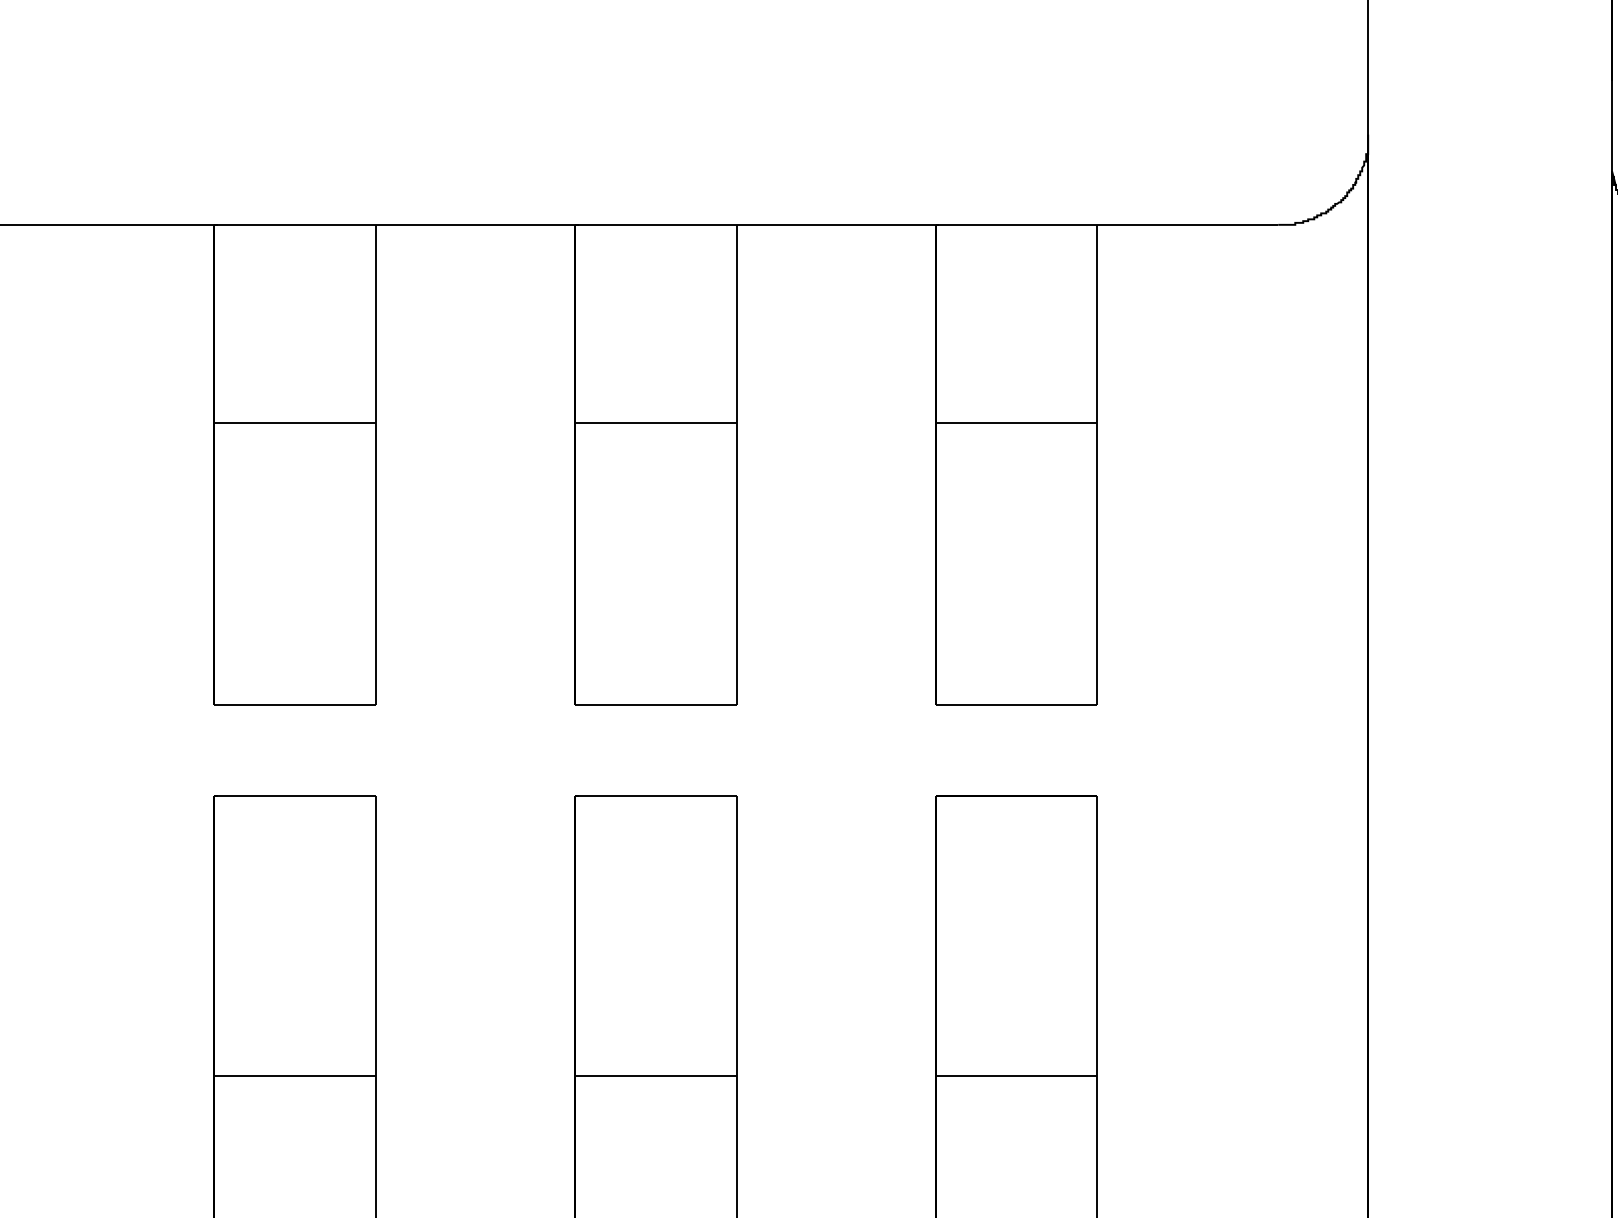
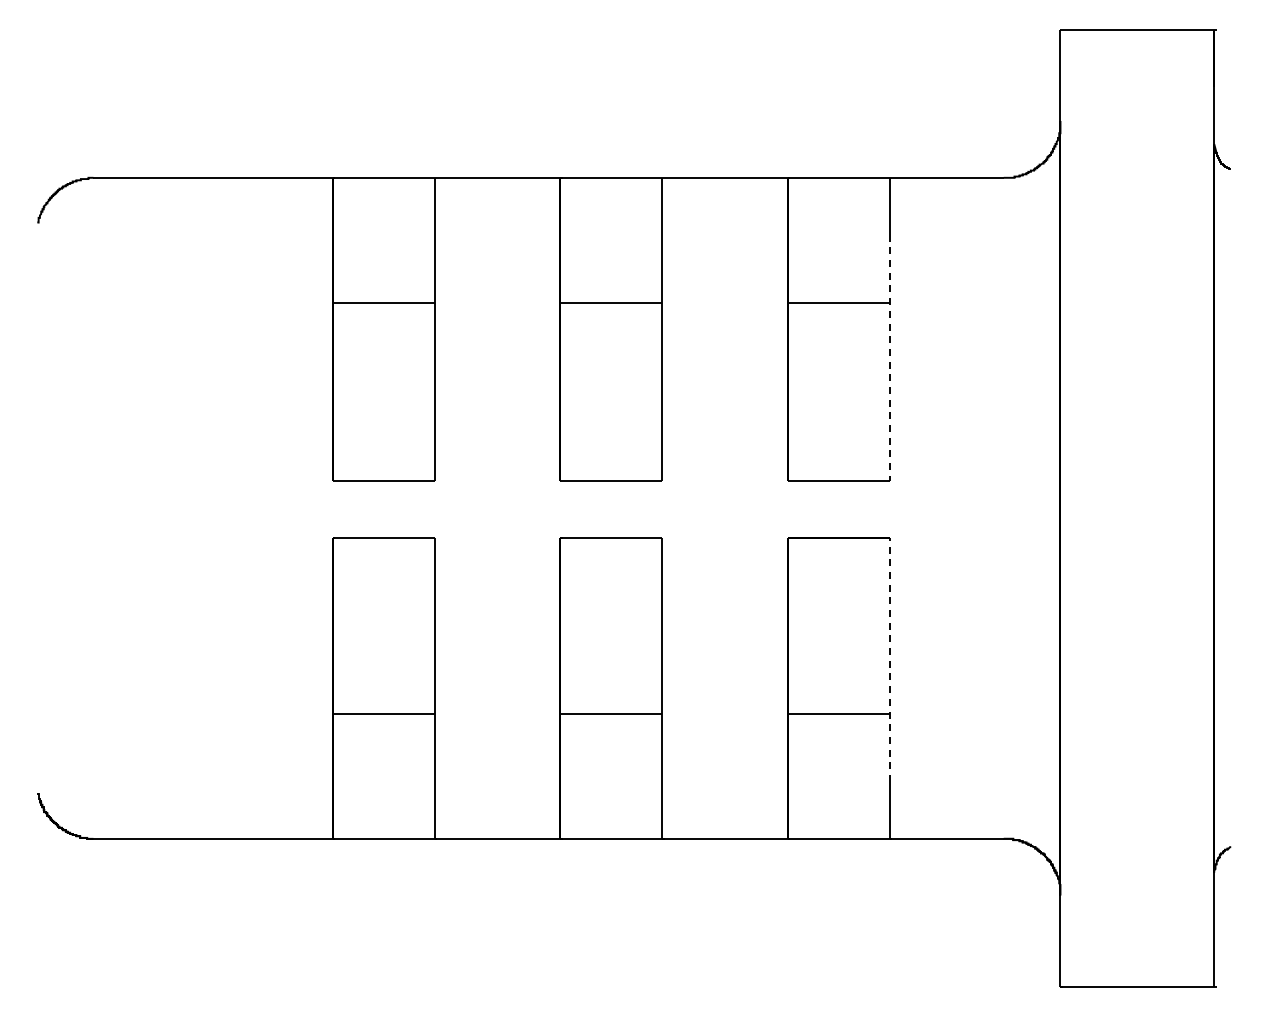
line: (1096, 509) -> (889, 357), solid -> dashed
line: (1096, 989) -> (889, 659), solid -> dashed

